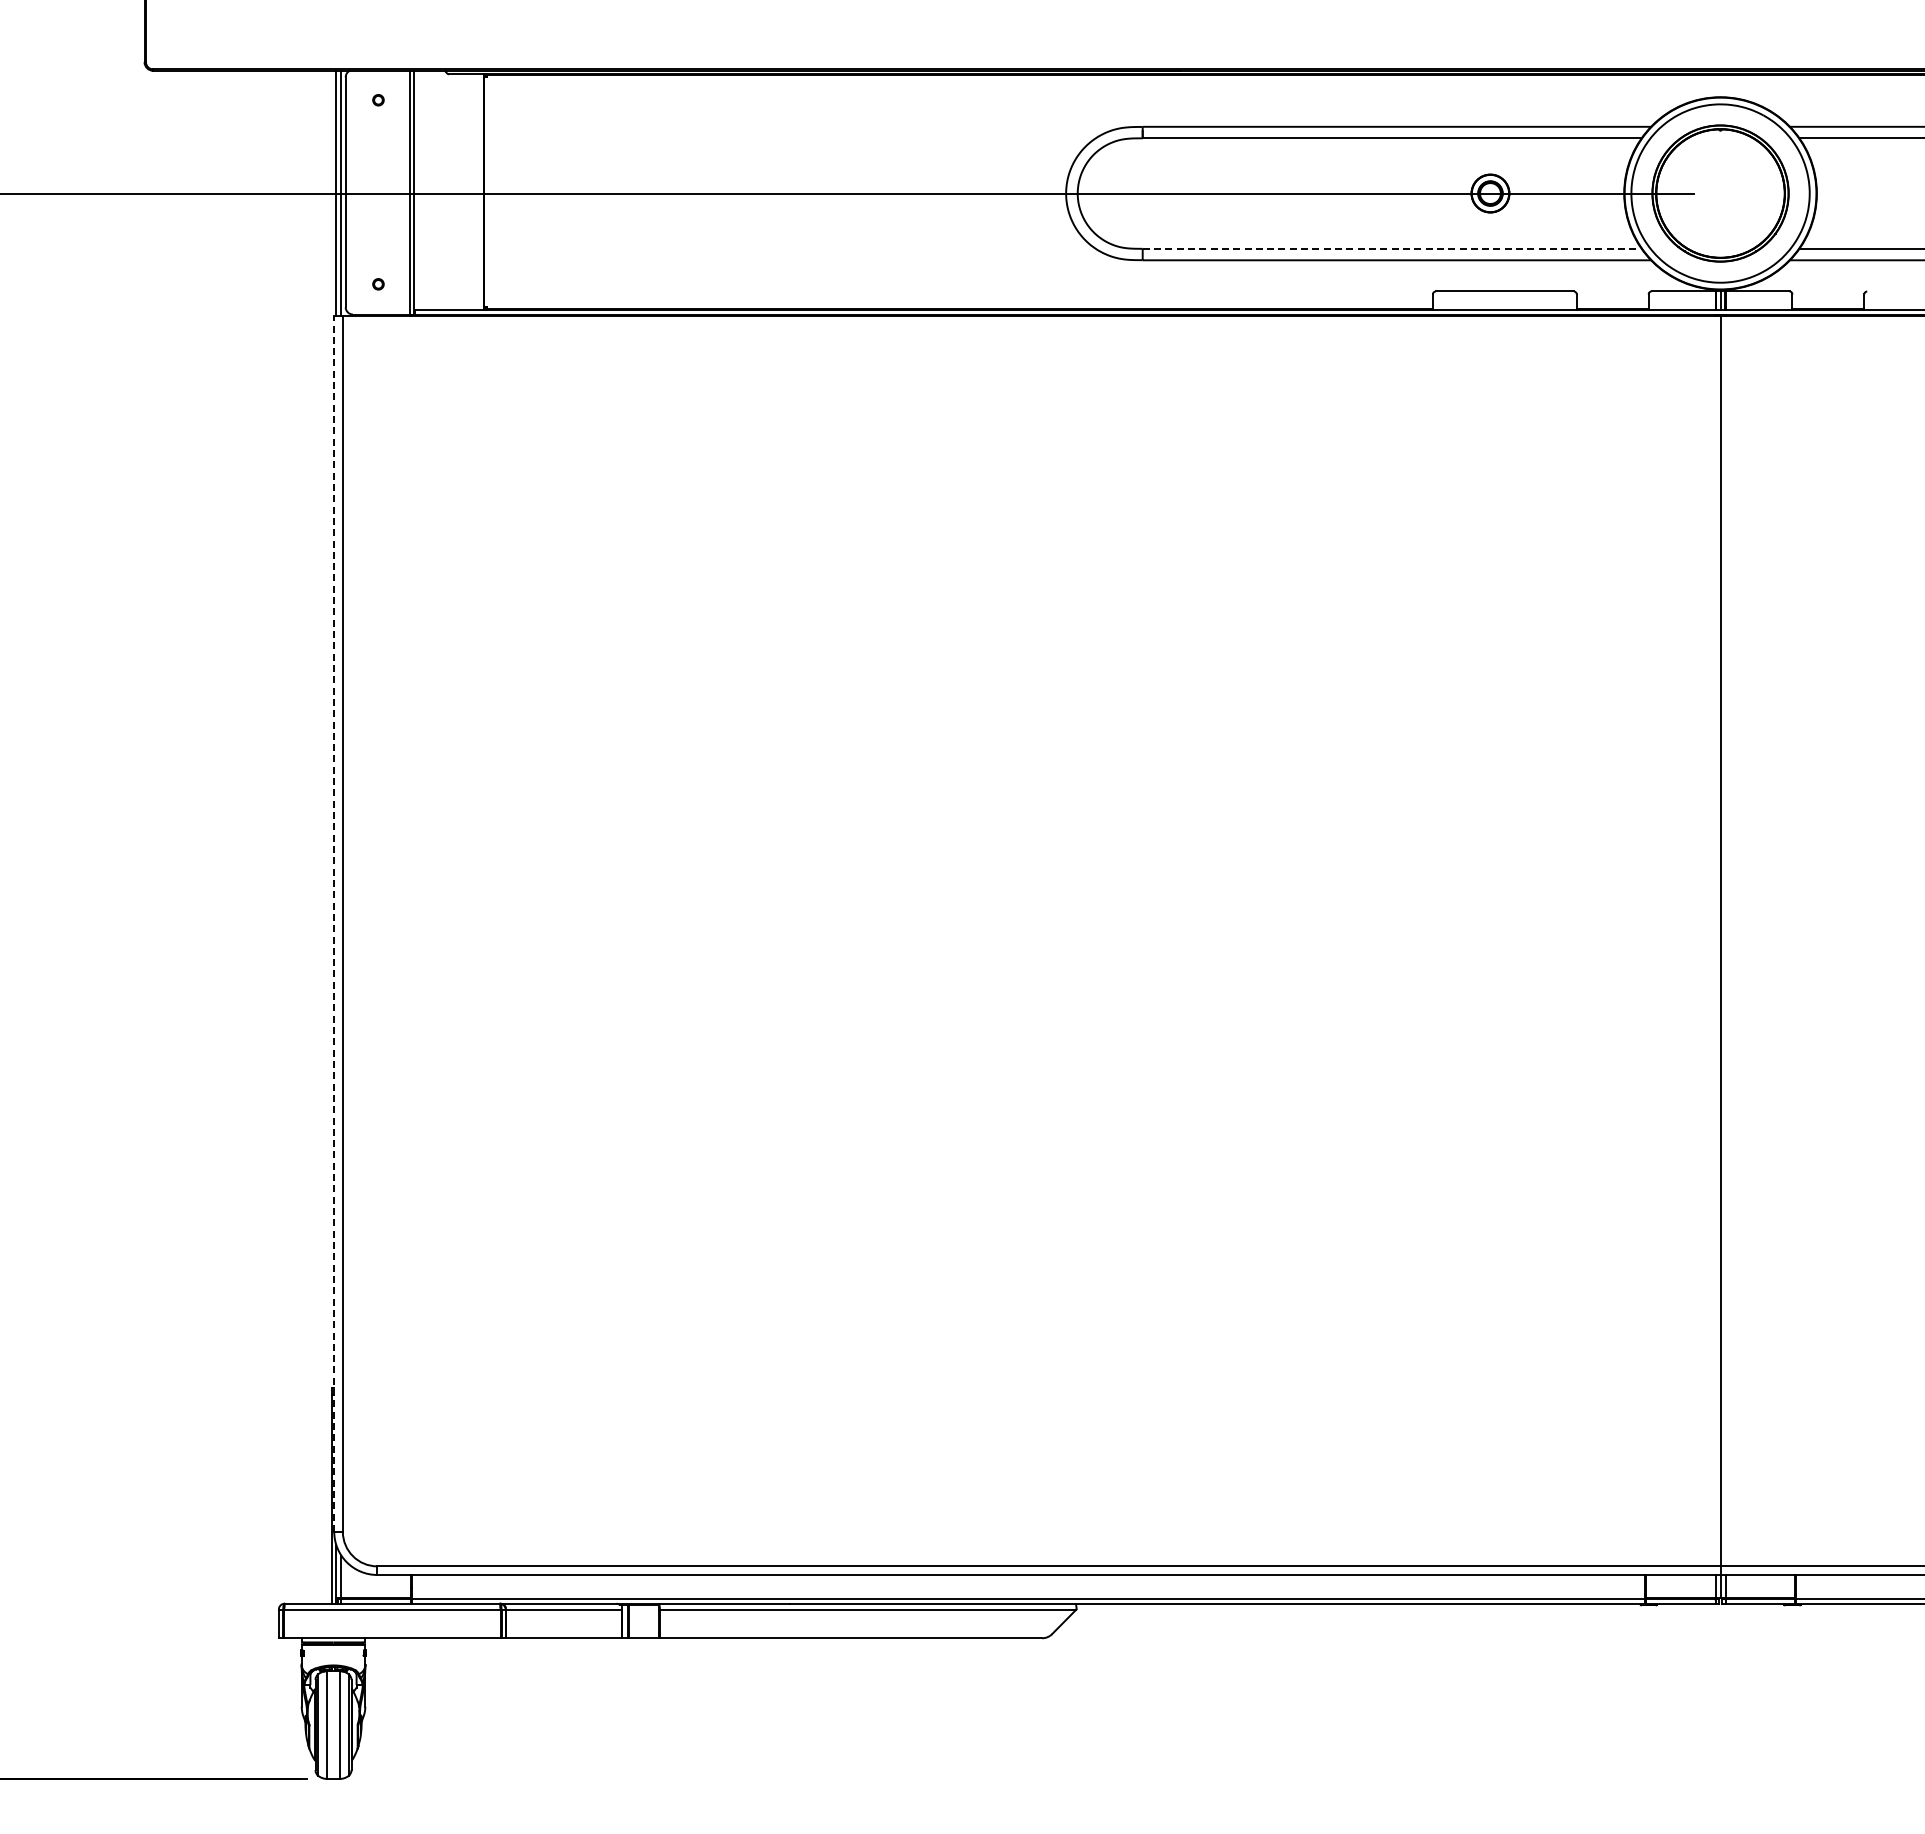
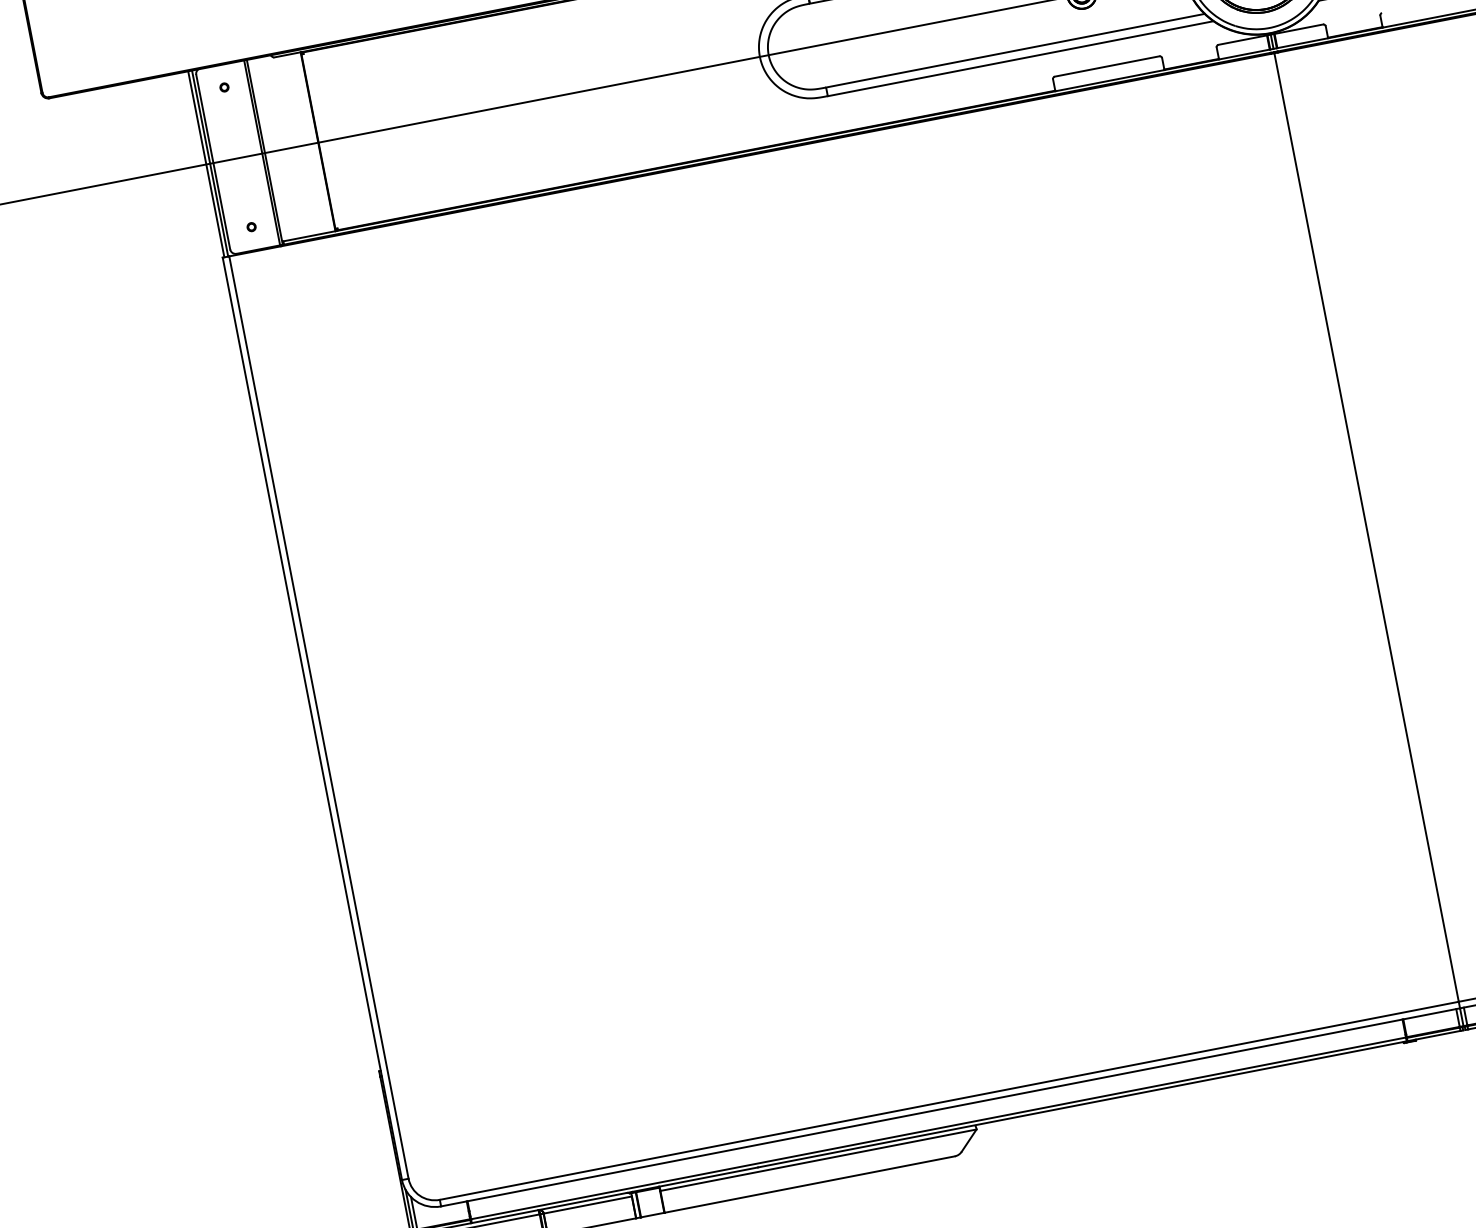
line: (1392, 248) -> (1015, 50), dashed -> solid
line: (334, 923) -> (312, 718), dashed -> solid

